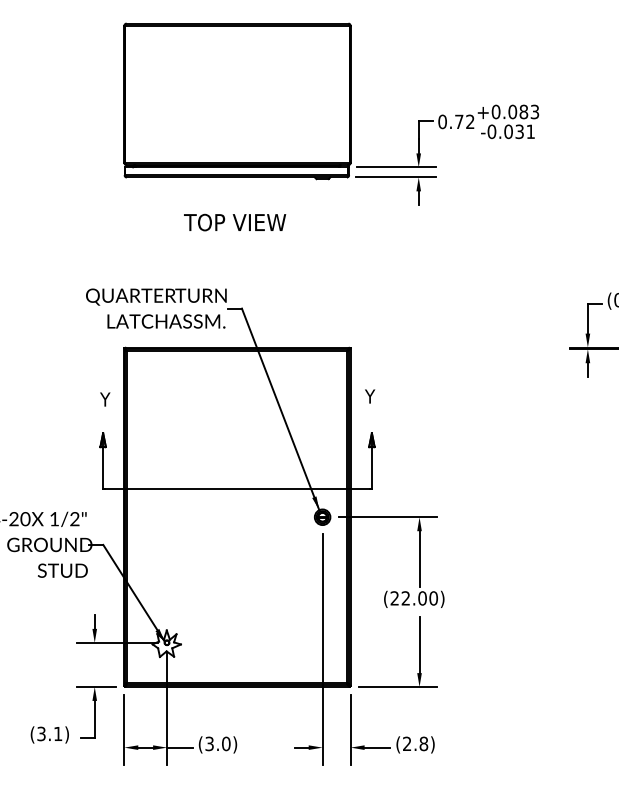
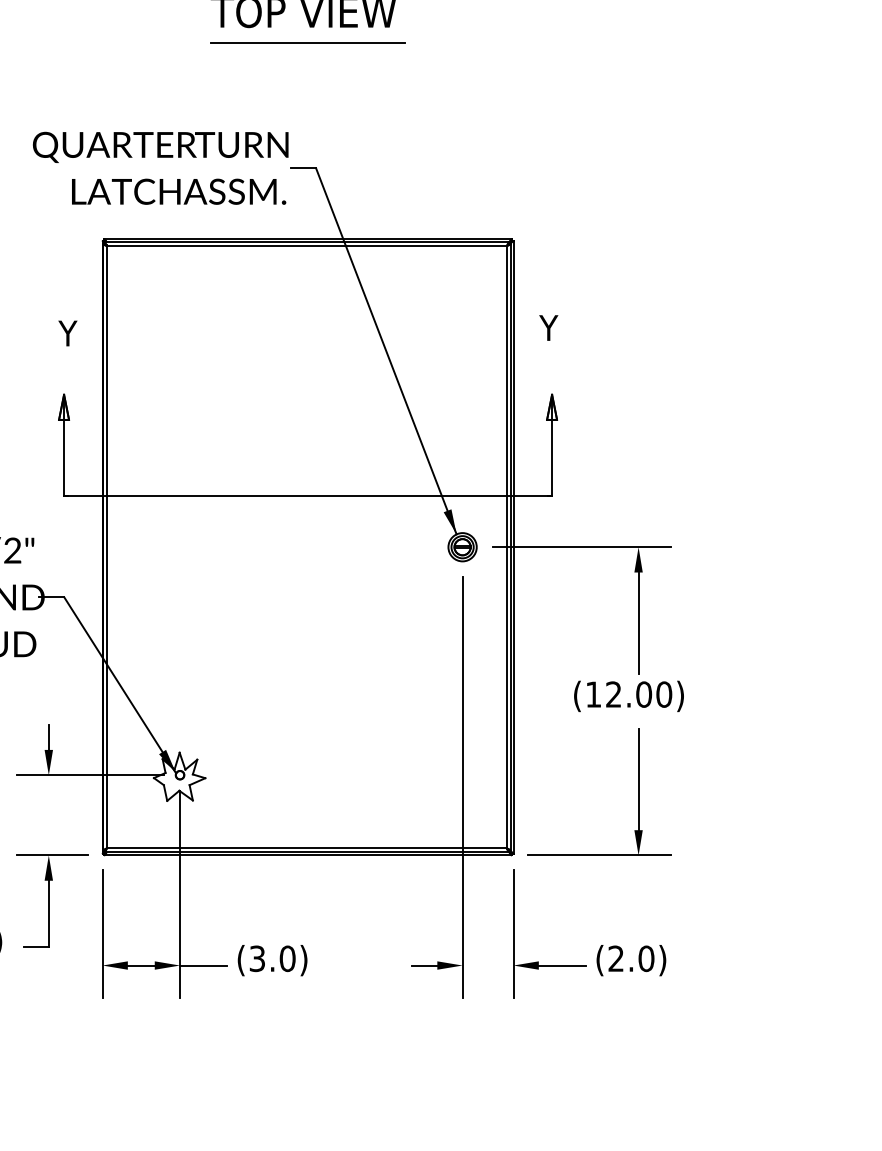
line: (237, 239) -> (308, 42), added
text: (394, 598) -> (593, 694), (22.00) -> (12.00)
text: (423, 743) -> (645, 958), (2.8) -> (2.0)

